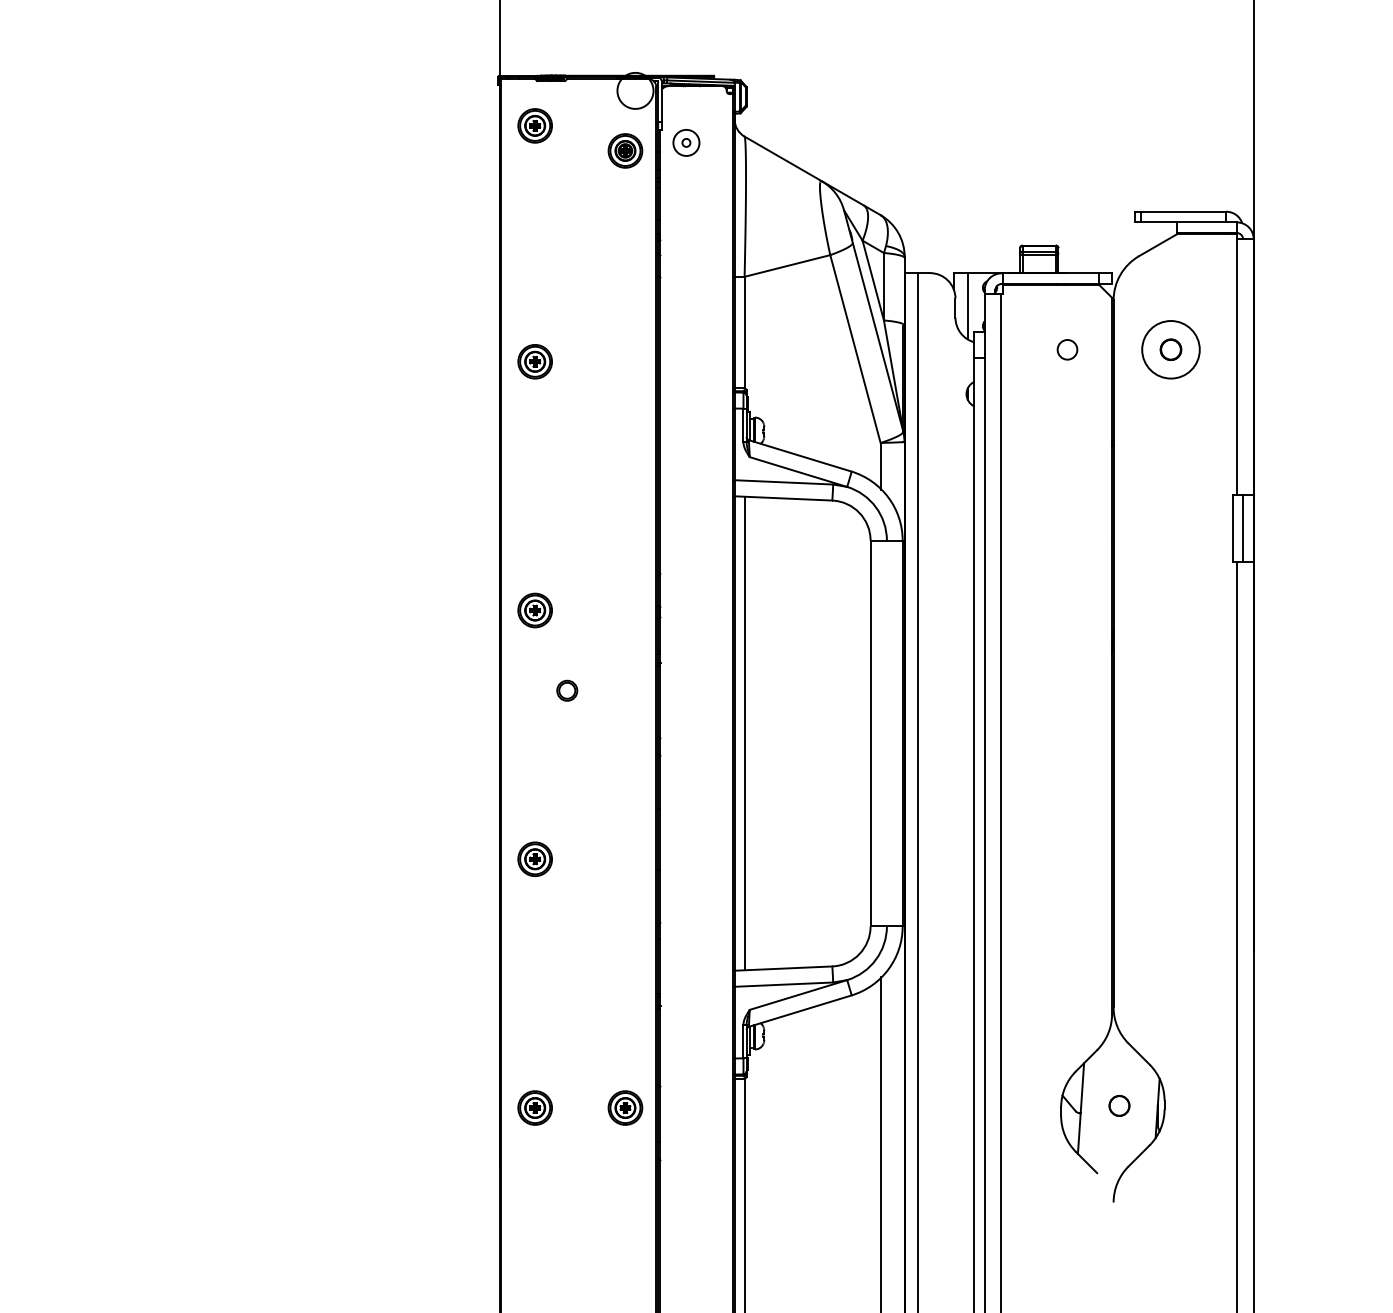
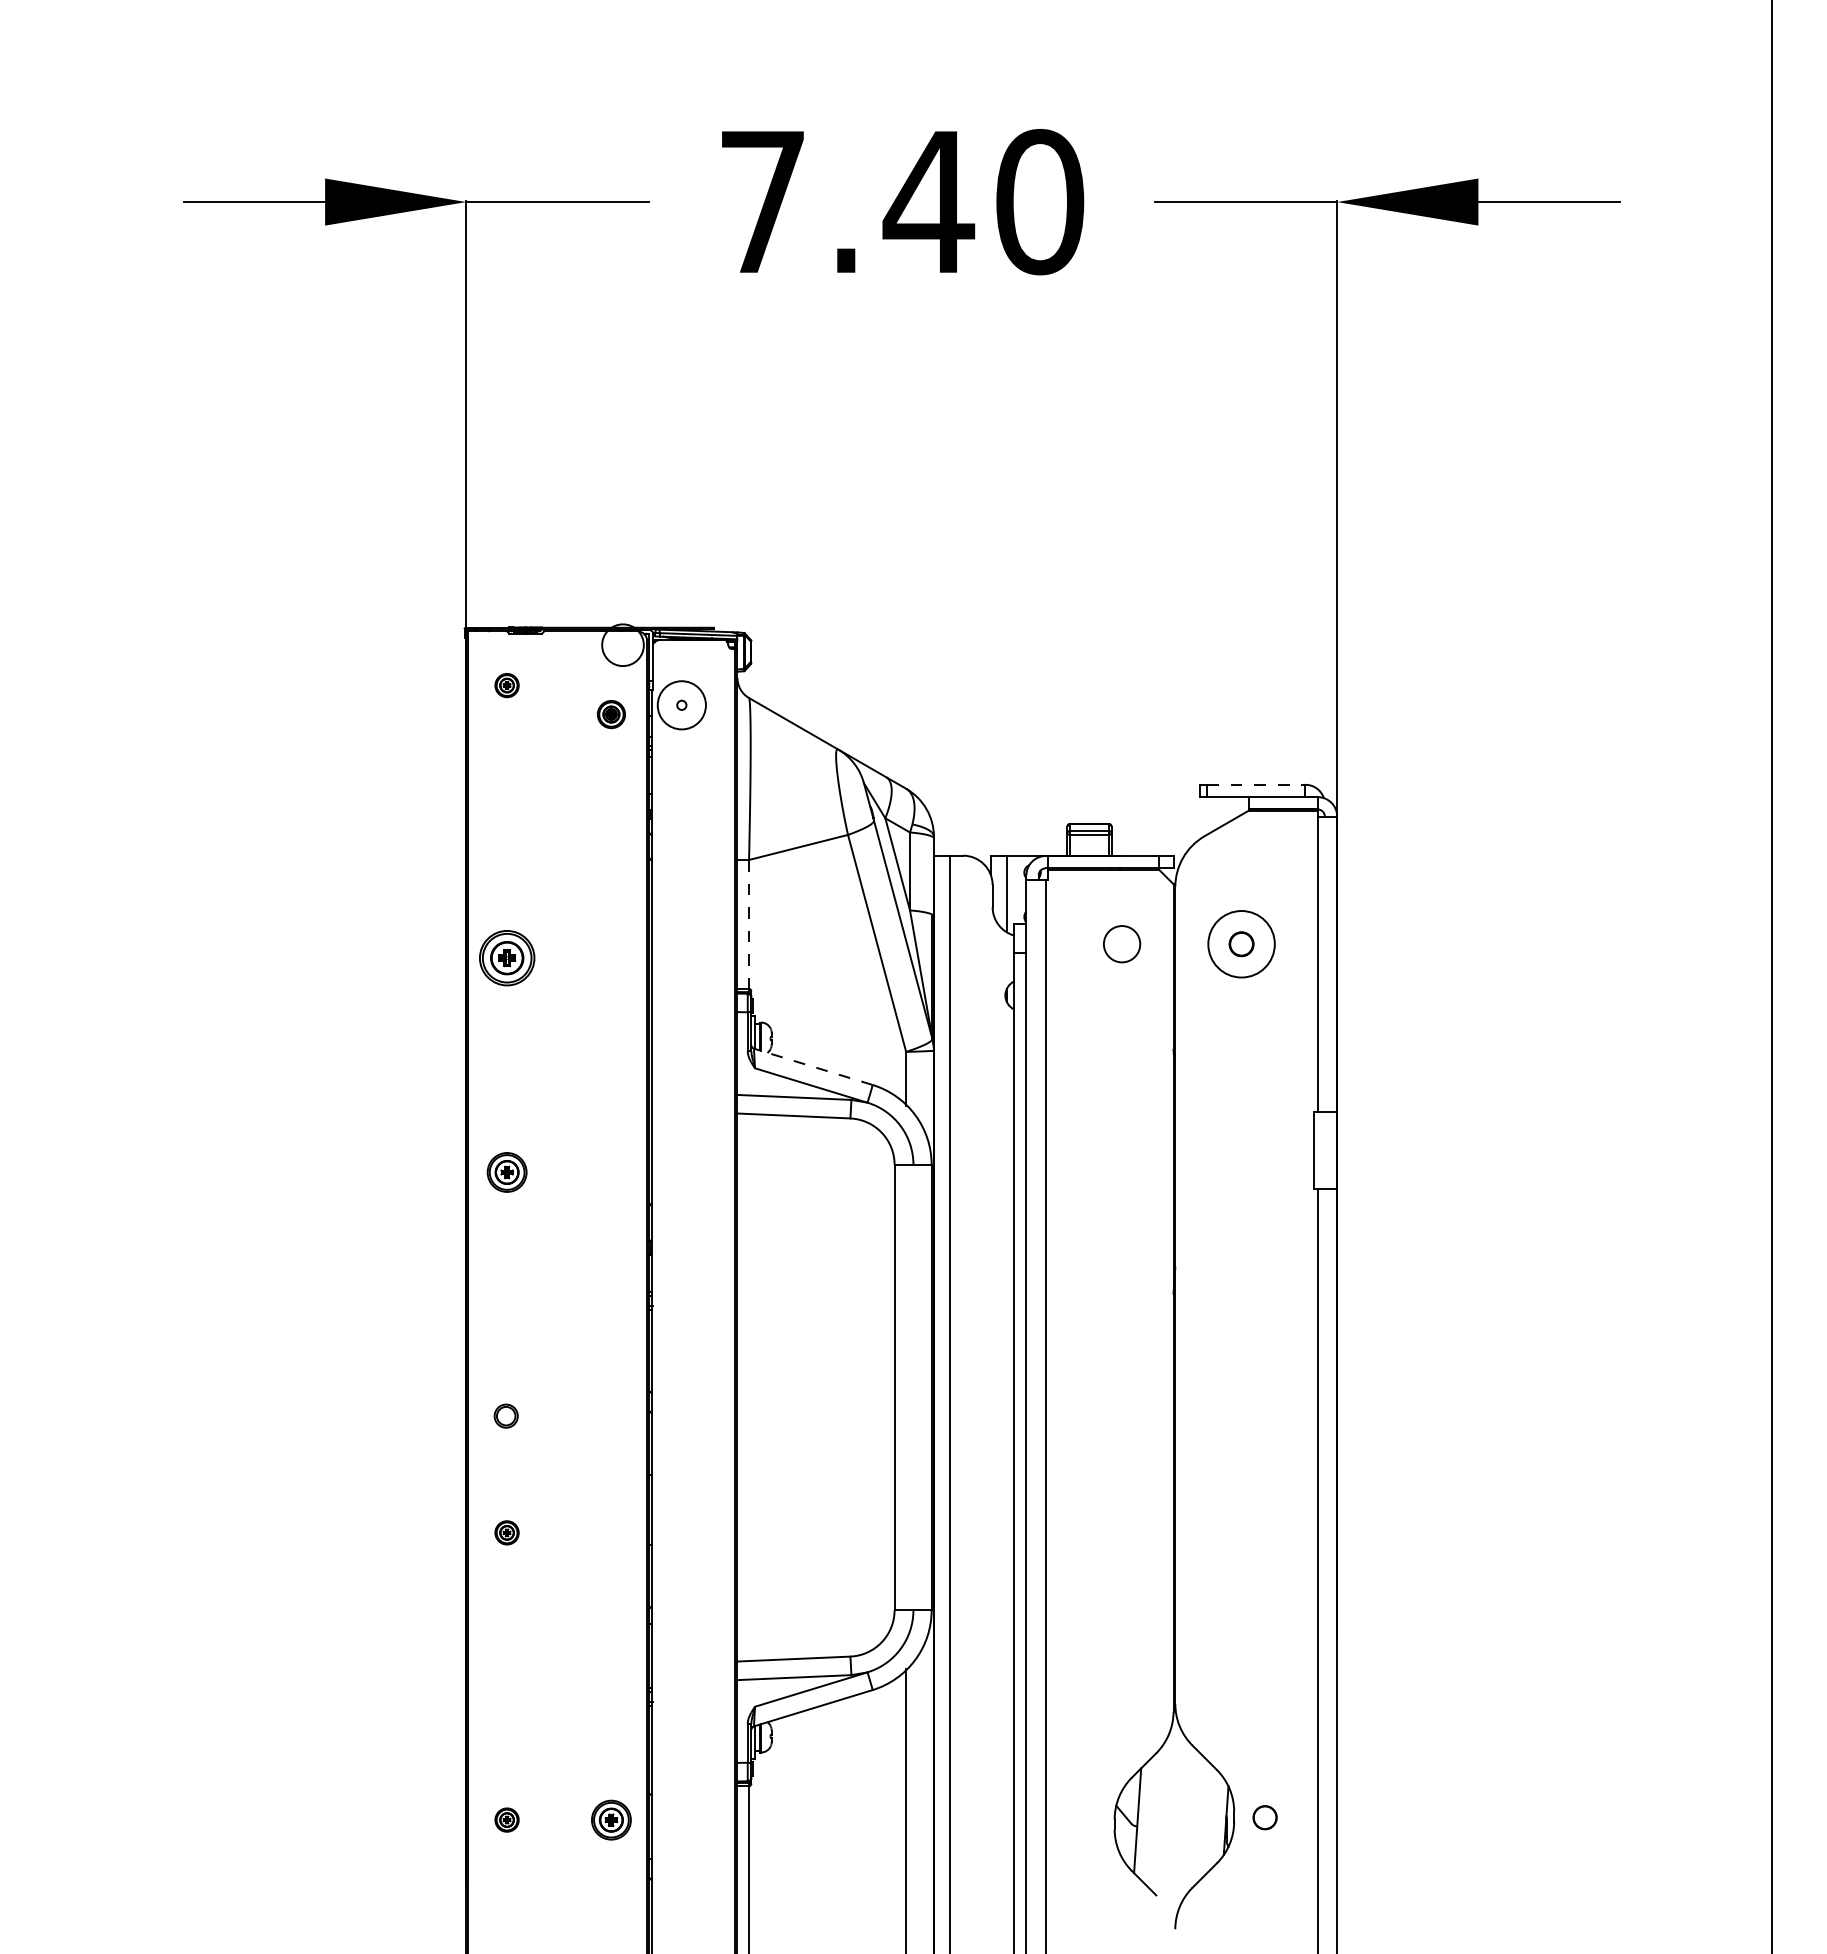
part: (534, 125) -> (506, 685), size x0.6
circle: (686, 143) -> (681, 705), size x1.6
part: (625, 150) -> (611, 714), size x0.7
line: (1183, 211) -> (1256, 784), solid -> dashed
line: (744, 332) -> (749, 924), solid -> dashed
circle: (1067, 349) -> (1121, 944), size x1.6
part: (534, 361) -> (506, 957), size x1.4
line: (799, 455) -> (812, 1066), solid -> dashed
line: (1242, 527) -> (1324, 1149), removed
part: (534, 610) -> (506, 1172), moved
part: (566, 690) -> (505, 1415), moved
line: (744, 733) -> (749, 1387), removed
part: (534, 859) -> (506, 1532), size x0.6
circle: (1118, 1105) -> (1264, 1817), moved
part: (534, 1107) -> (506, 1819), size x0.6

